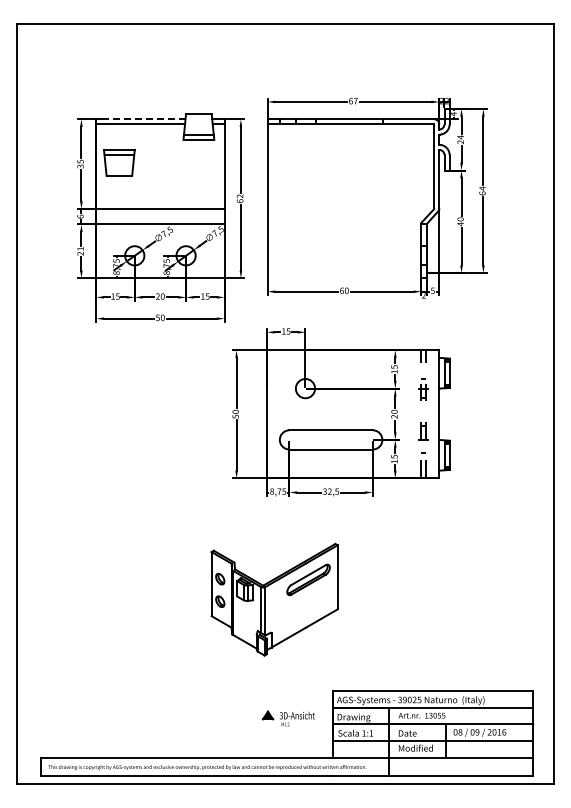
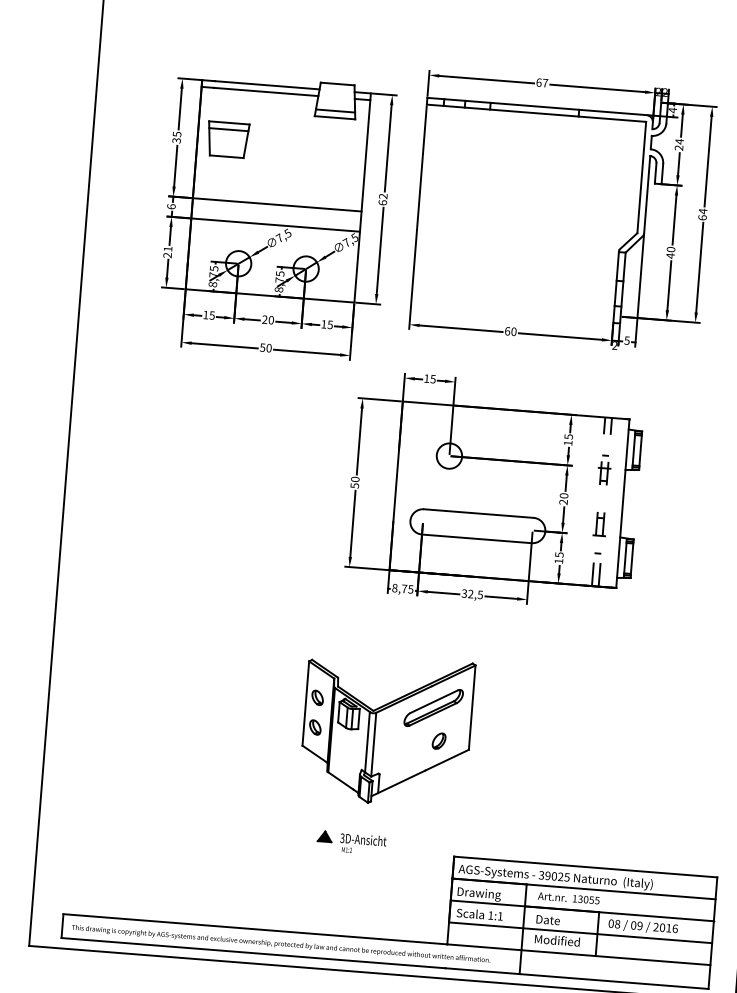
line: (145, 119) -> (266, 85), dashed -> solid
part: (314, 604) -> (438, 740), added
part: (287, 718) -> (350, 842), moved

